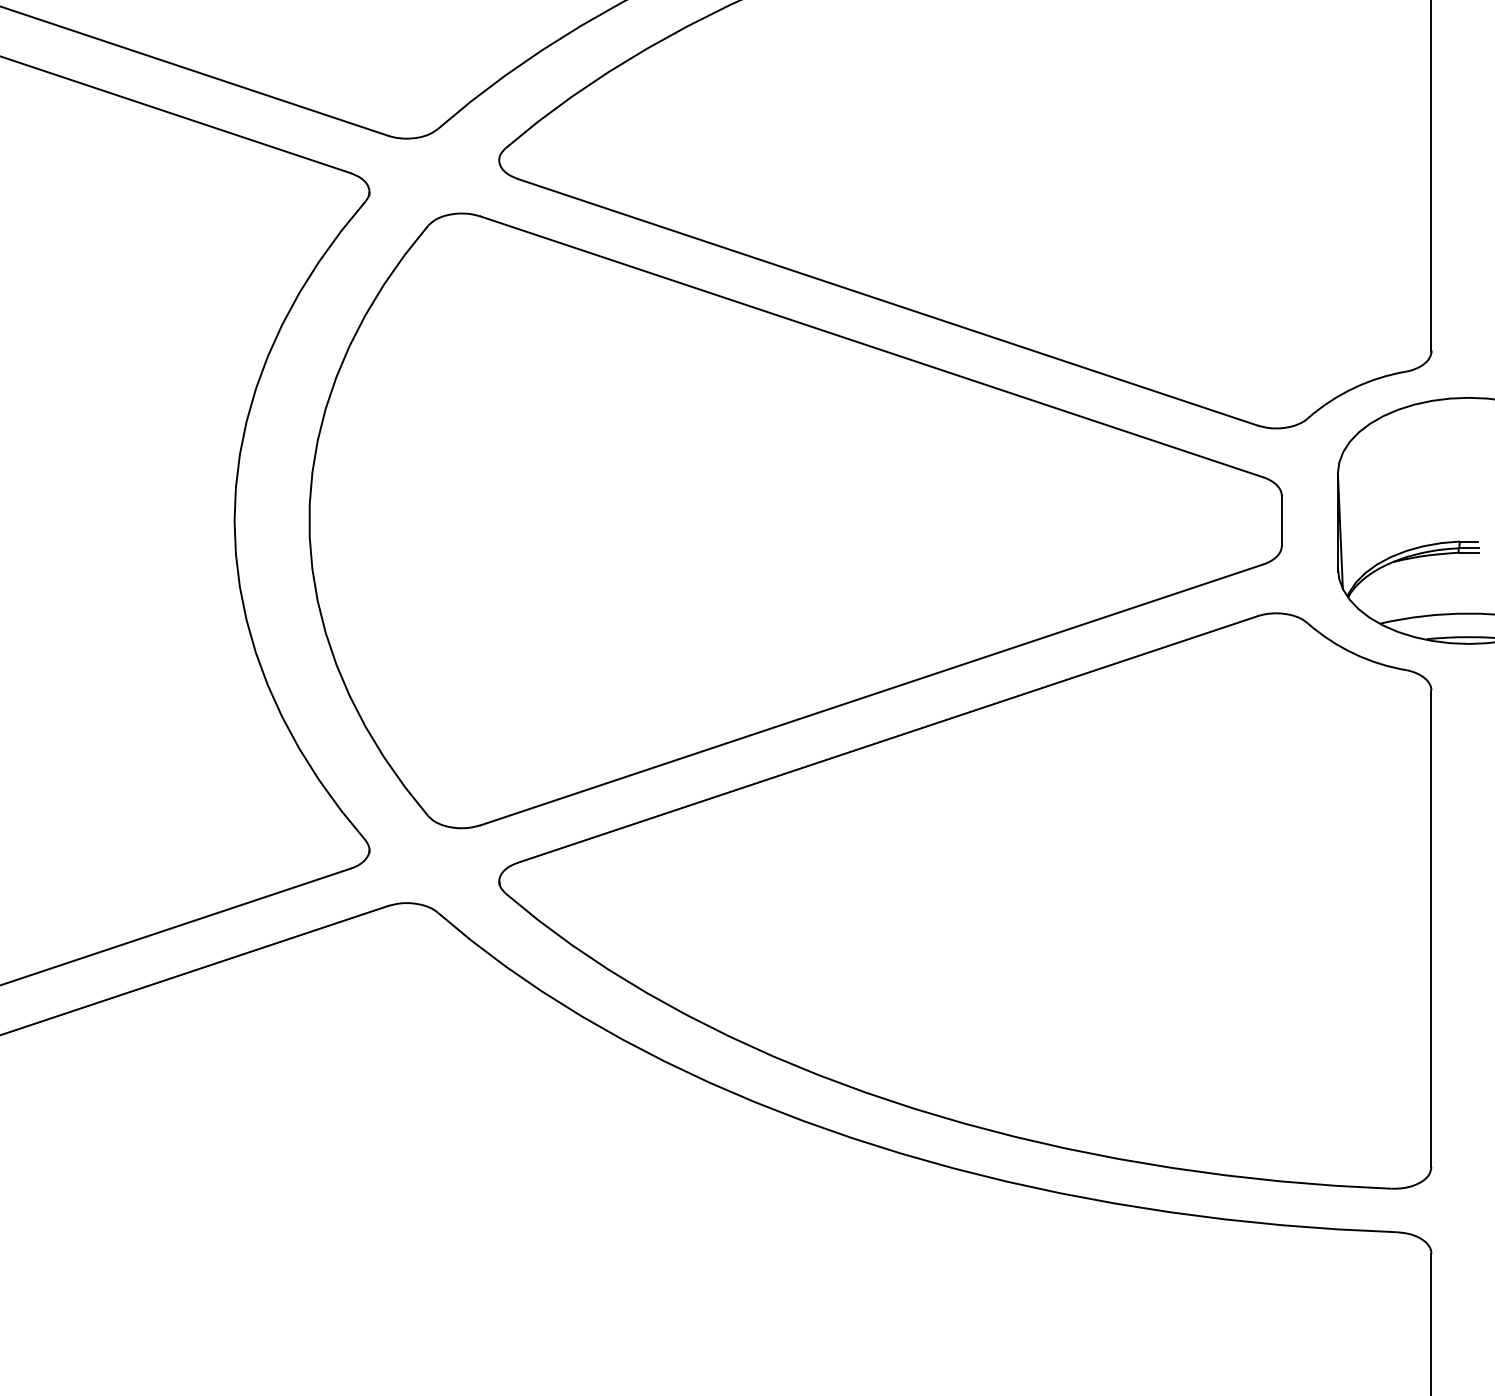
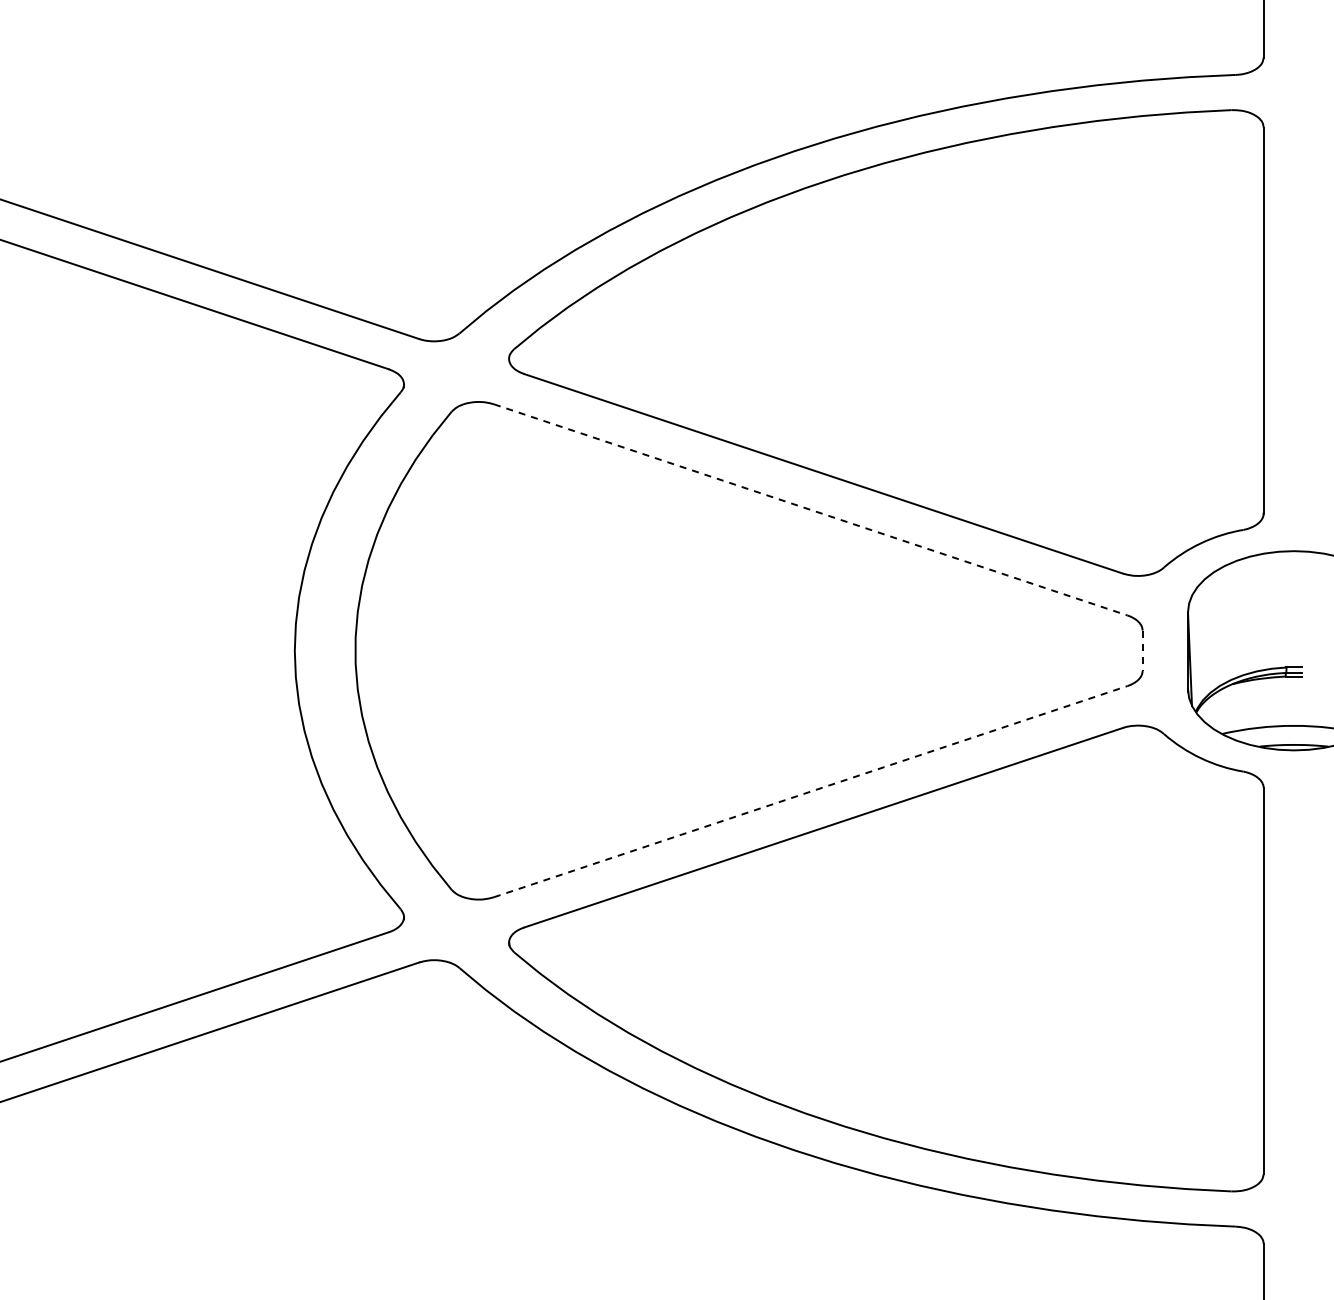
line: (871, 346) -> (810, 509), solid -> dashed
line: (1281, 521) -> (1142, 651), solid -> dashed
line: (871, 694) -> (810, 791), solid -> dashed

